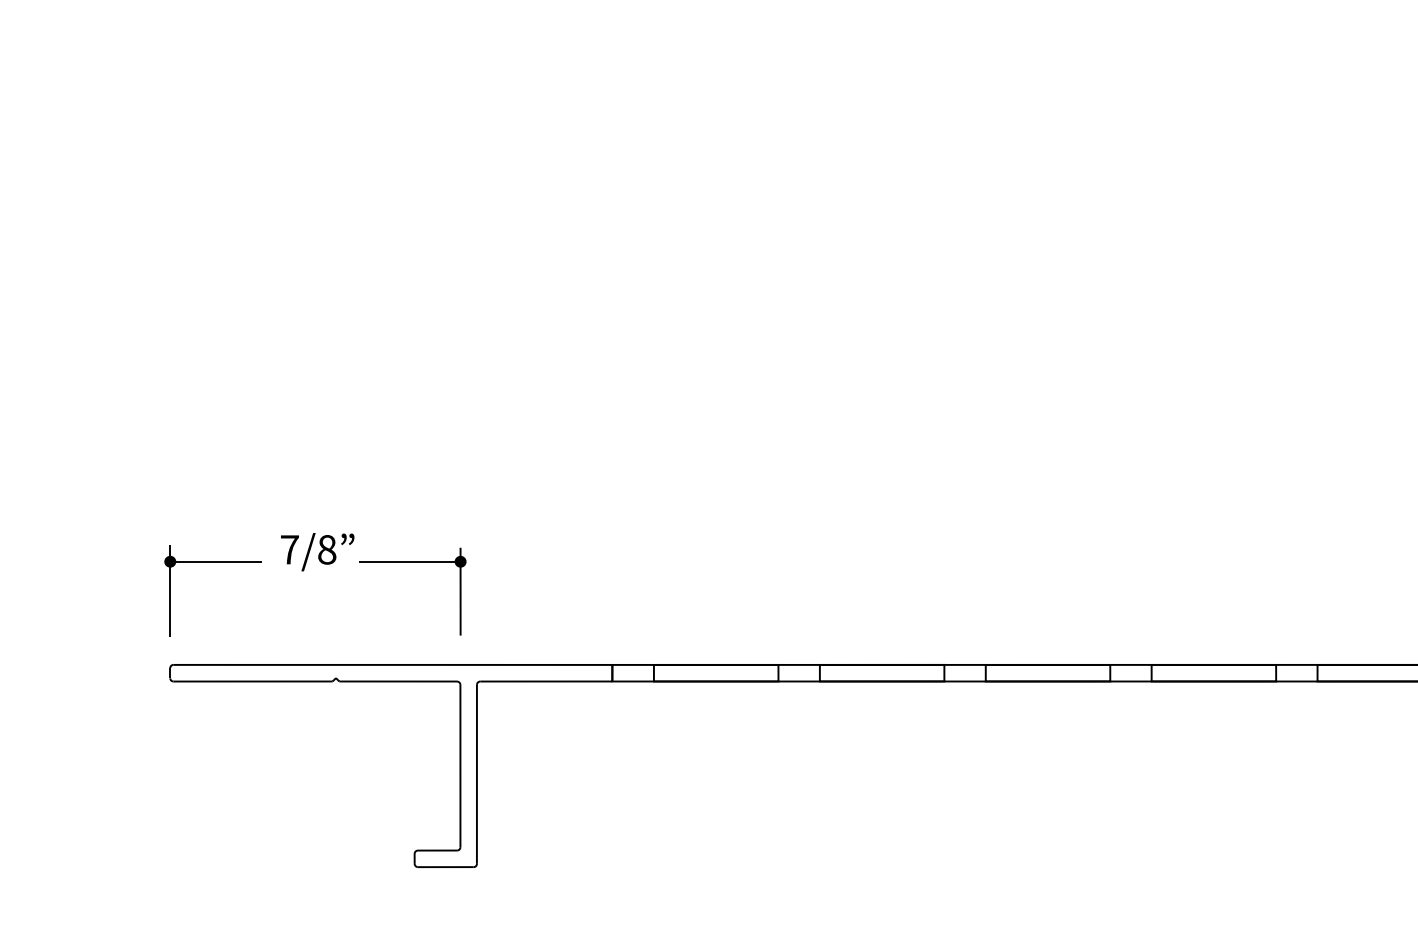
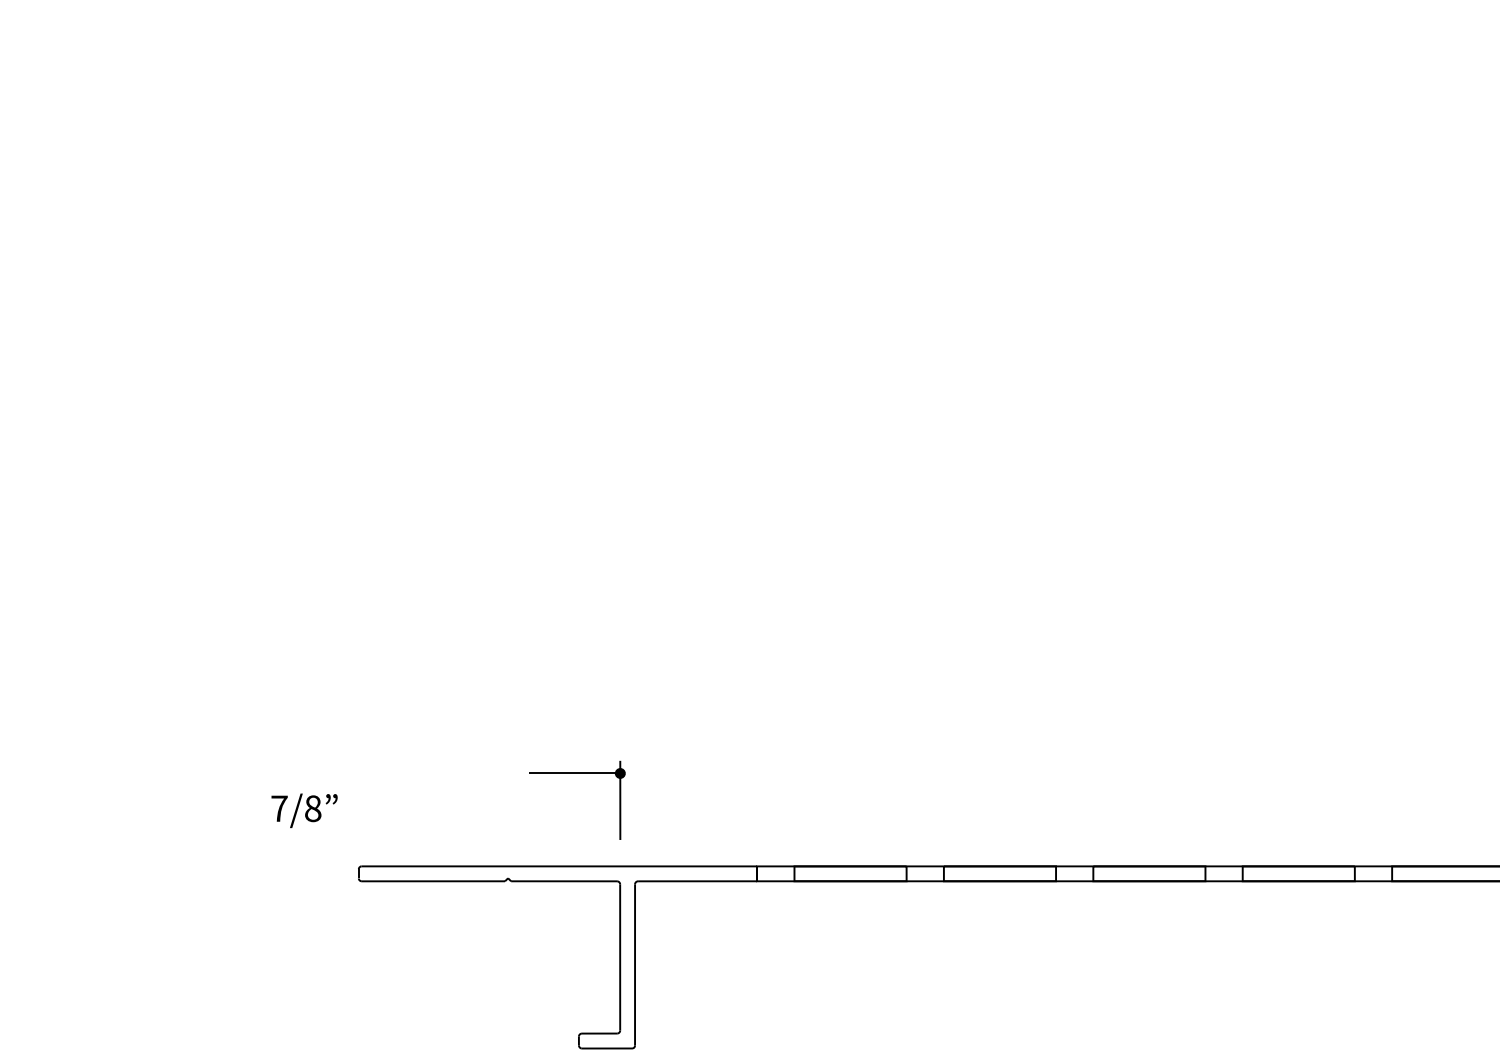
text: (317, 551) -> (304, 810), moved
part: (212, 561) -> (396, 773), removed

